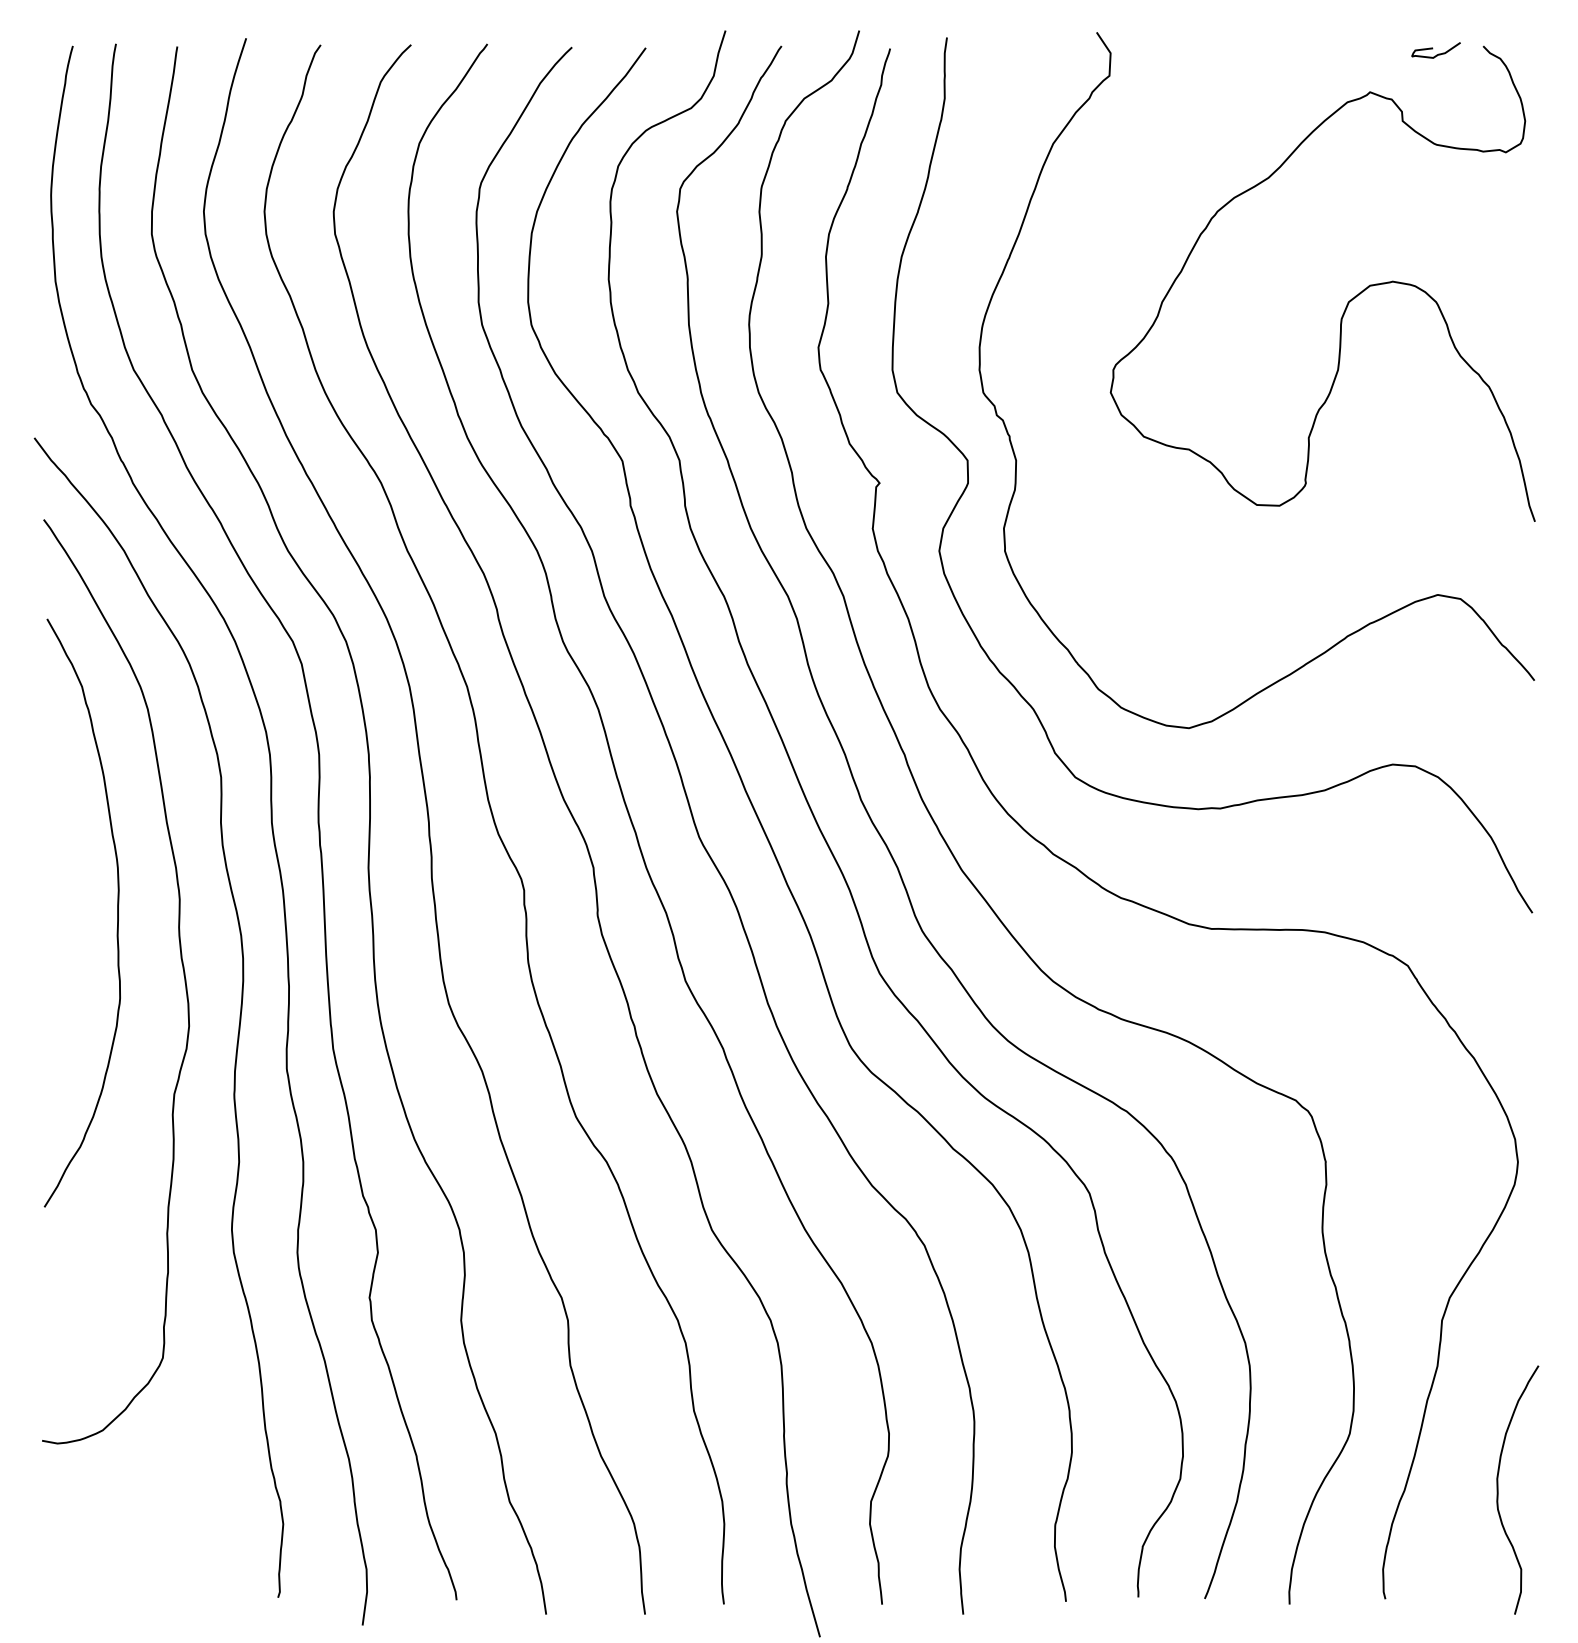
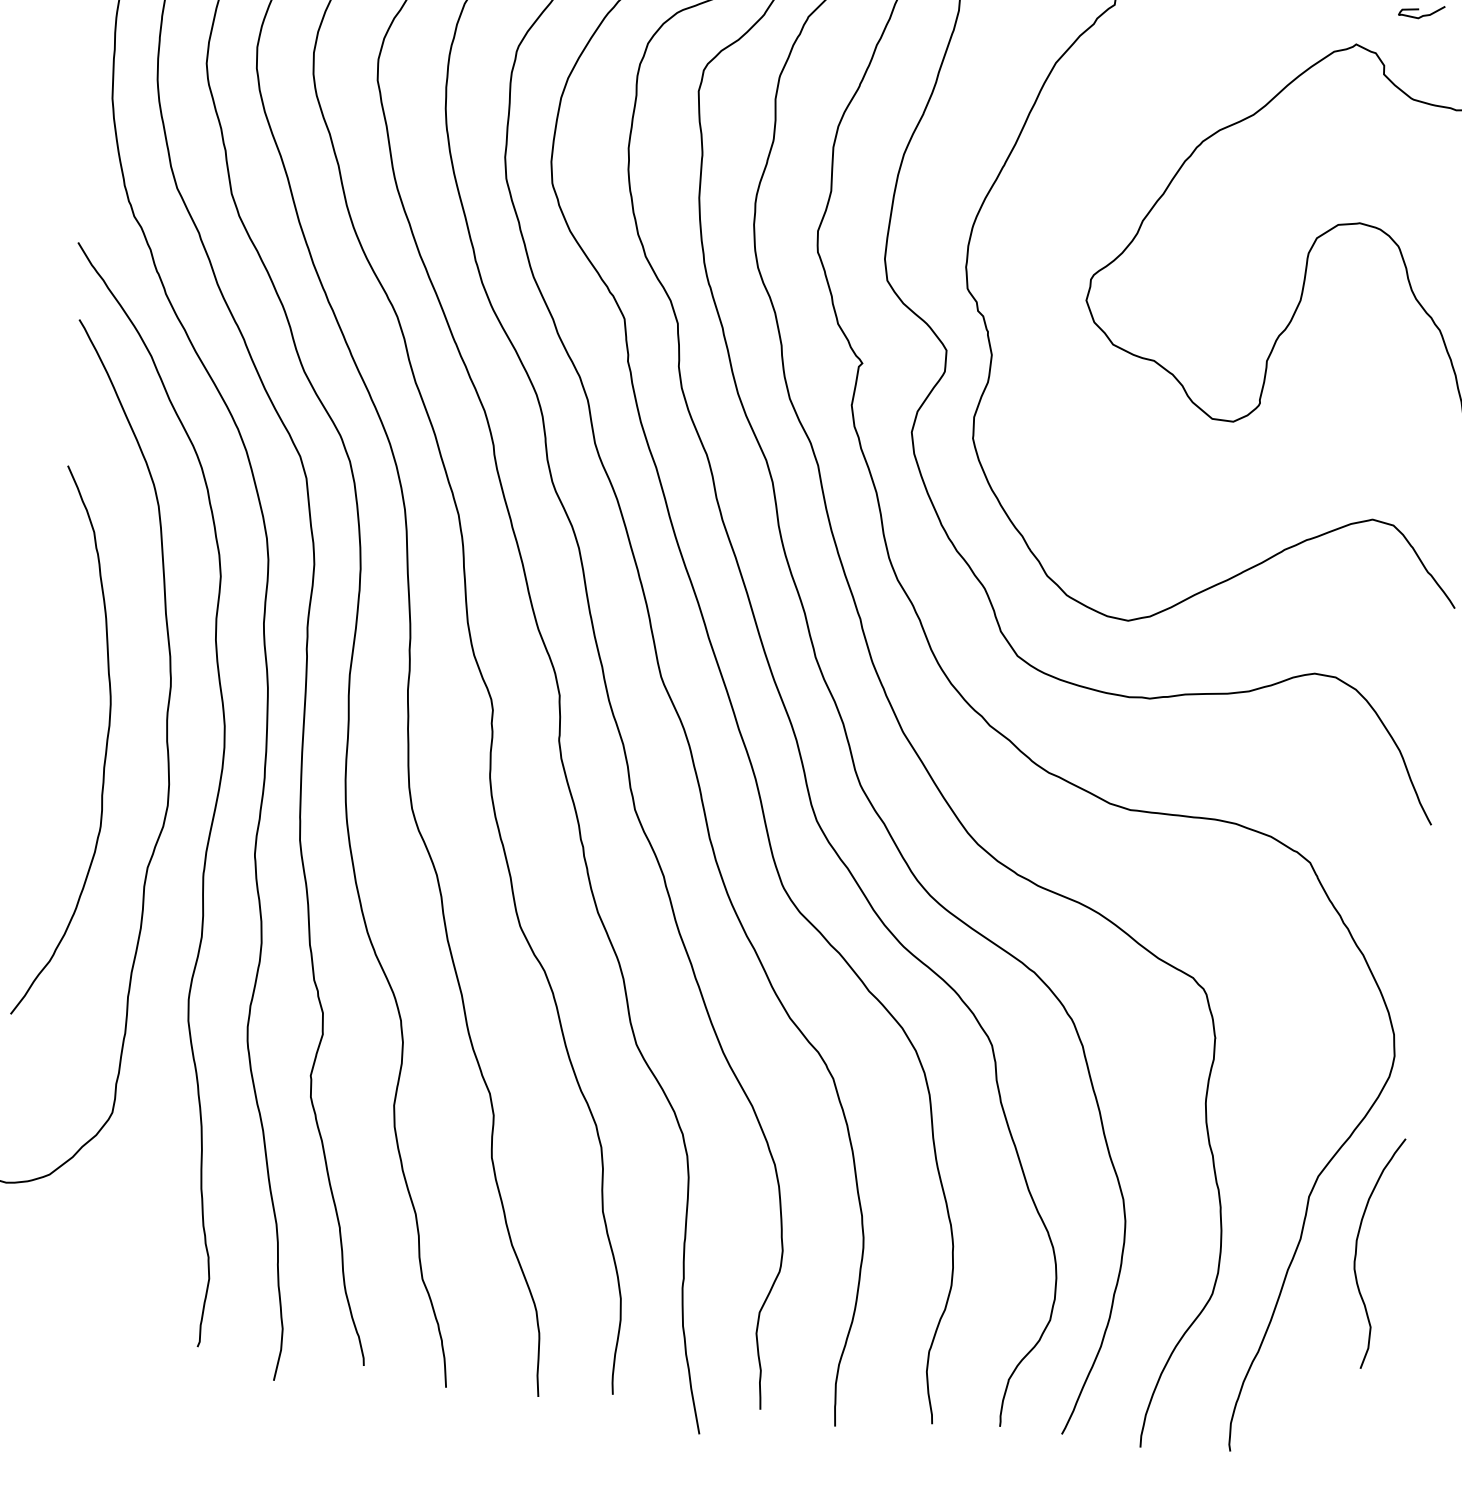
curve: (117, 912) -> (106, 746), moved
curve: (1498, 1489) -> (1356, 1250), moved

